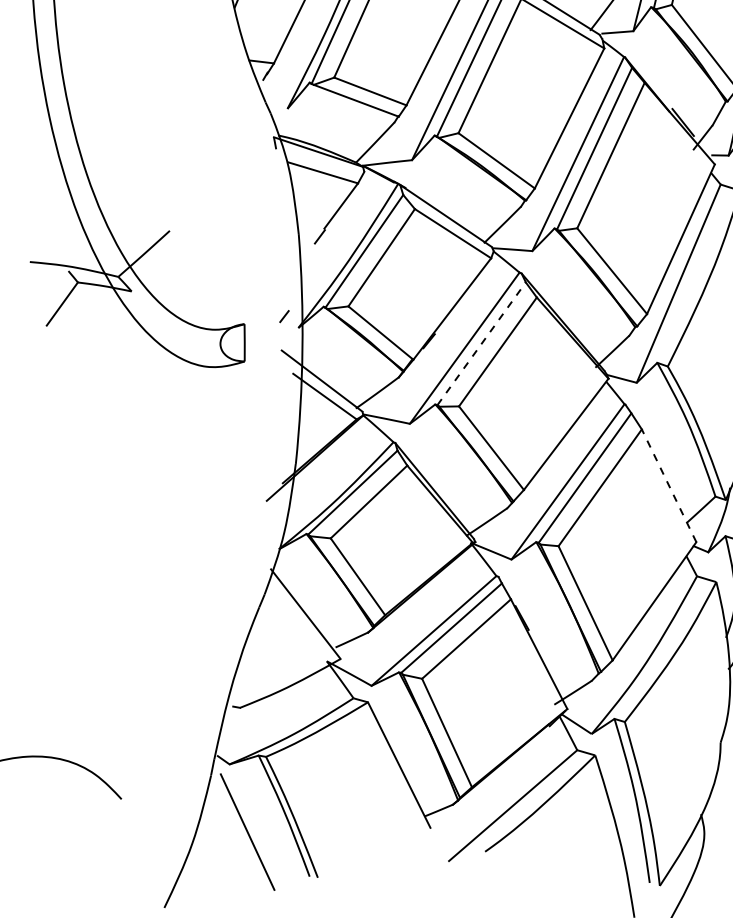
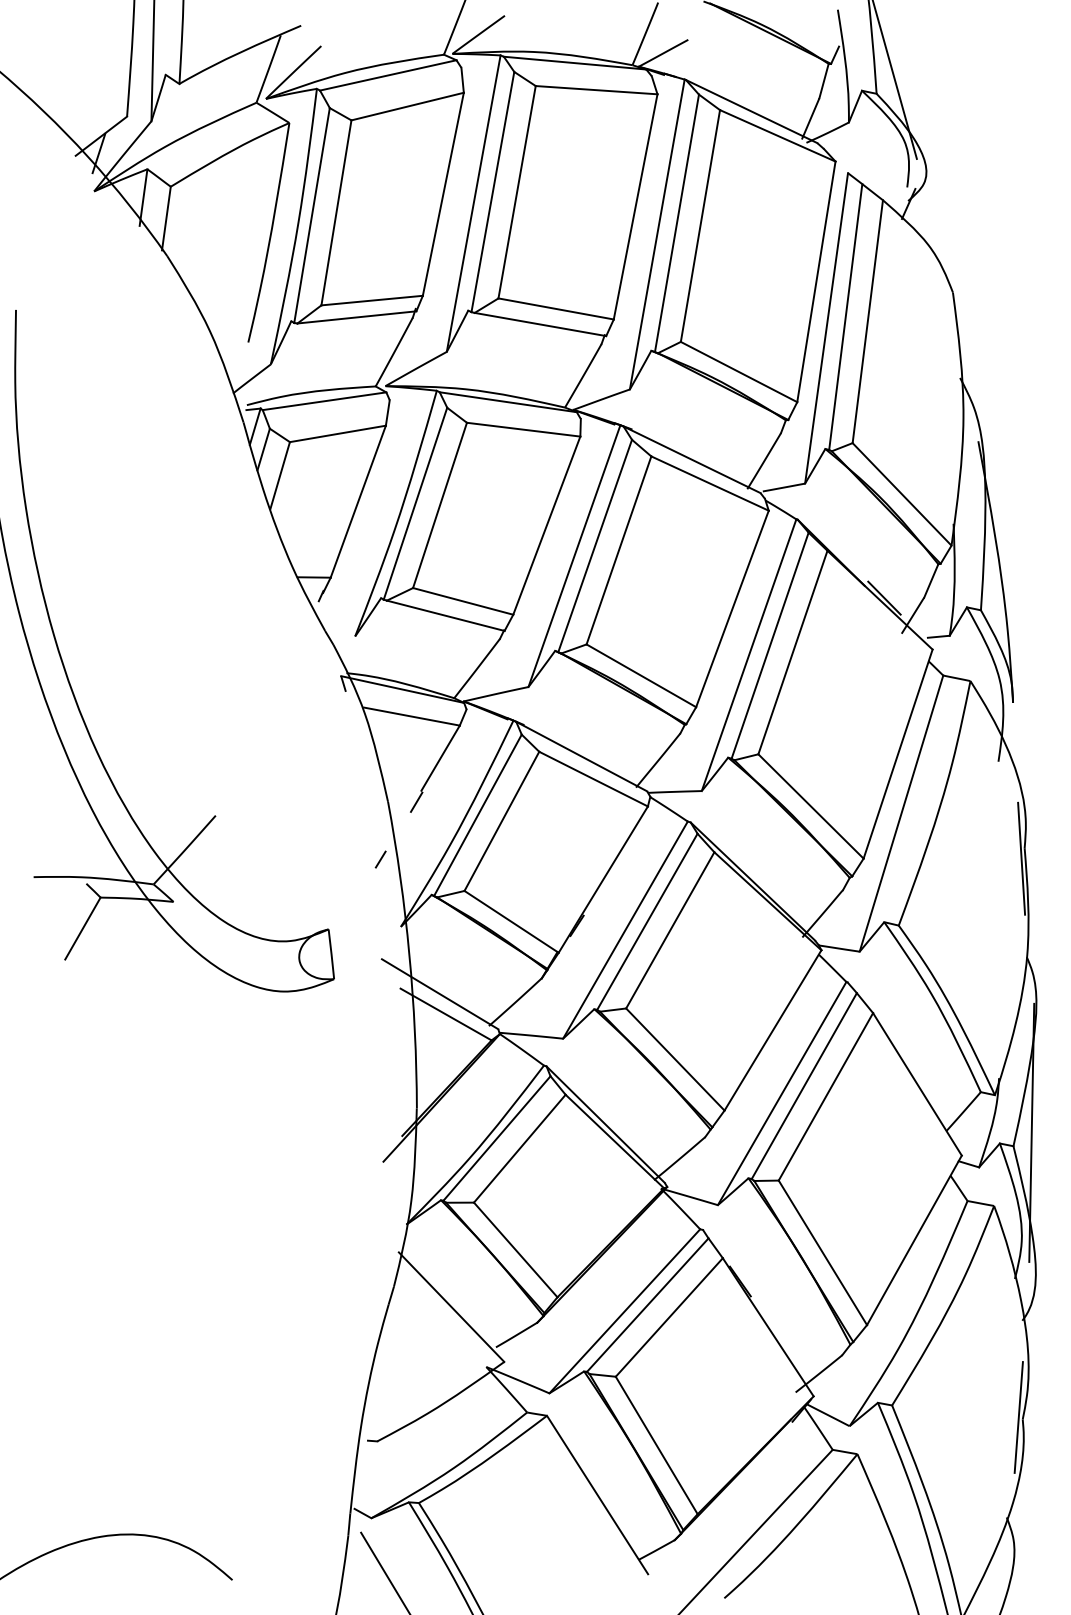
line: (284, 316) -> (380, 859), moved
line: (481, 343) -> (647, 921), dashed -> solid
line: (669, 485) -> (917, 1084), dashed -> solid
line: (717, 740) -> (1018, 1417), added

